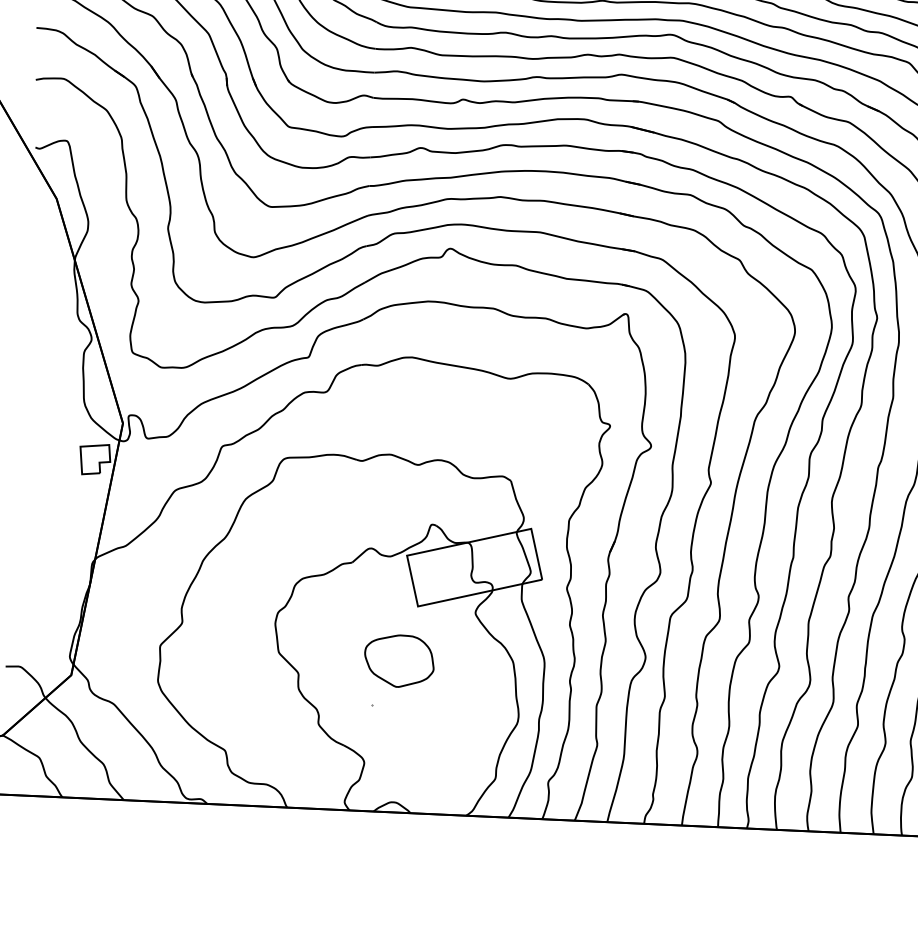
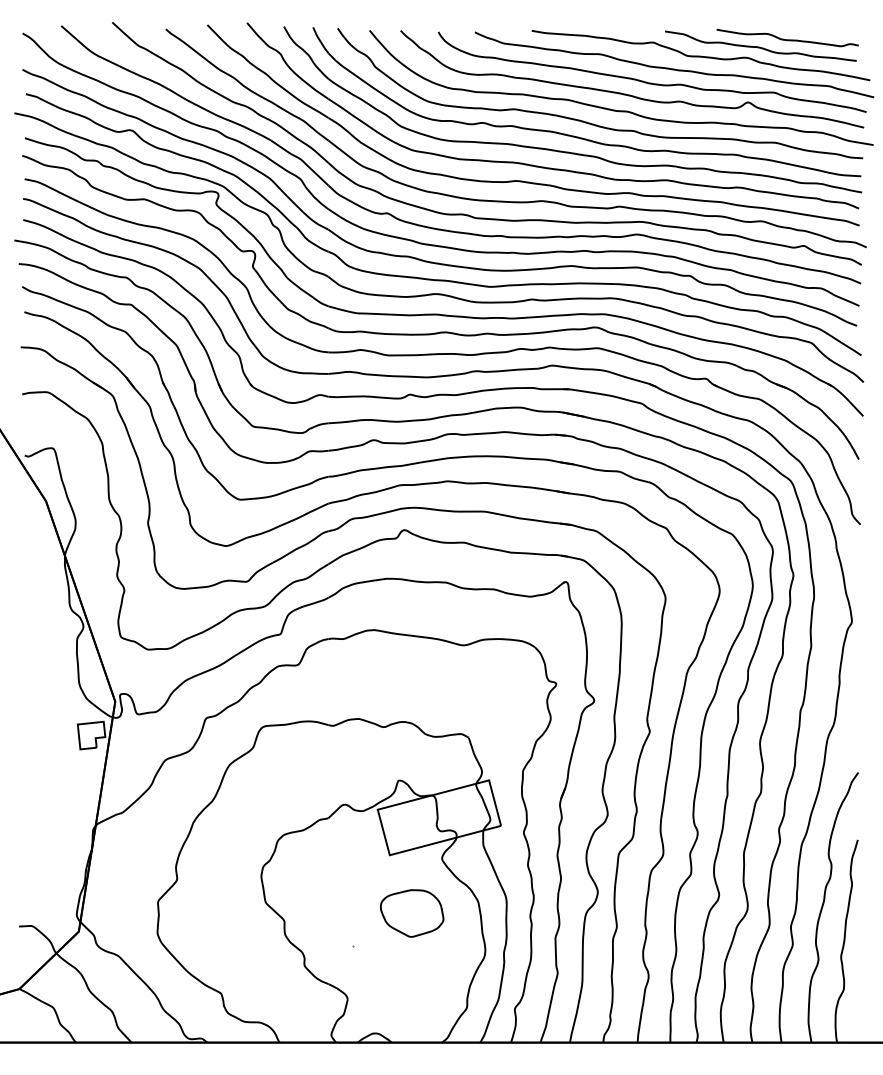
part: (399, 661) -> (412, 913), moved

